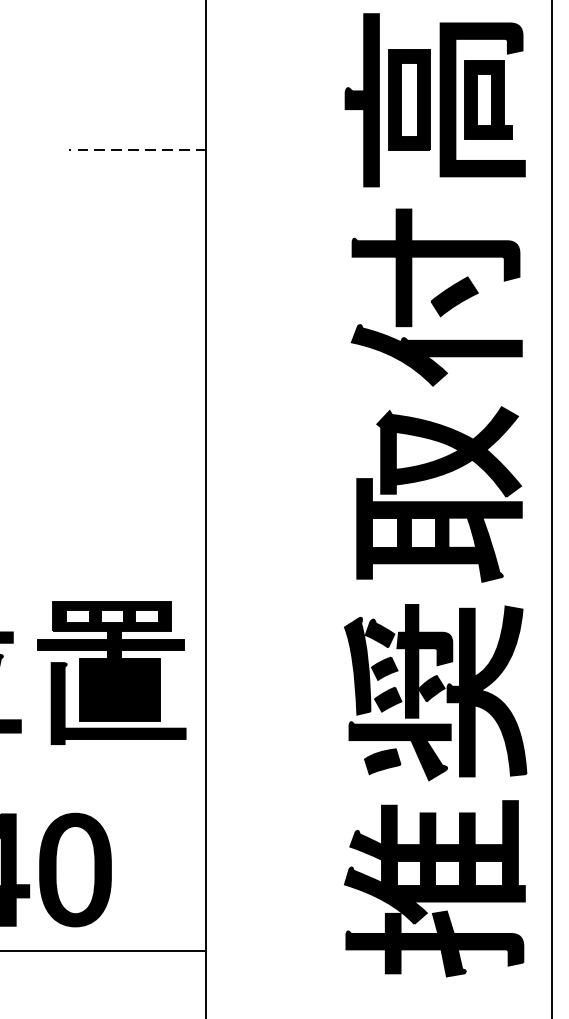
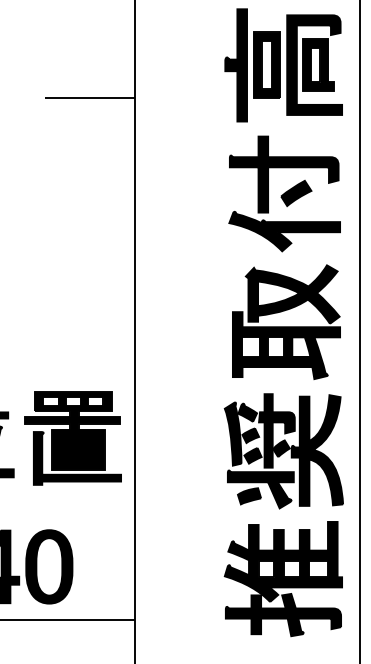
line: (137, 151) -> (89, 98), dashed -> solid

